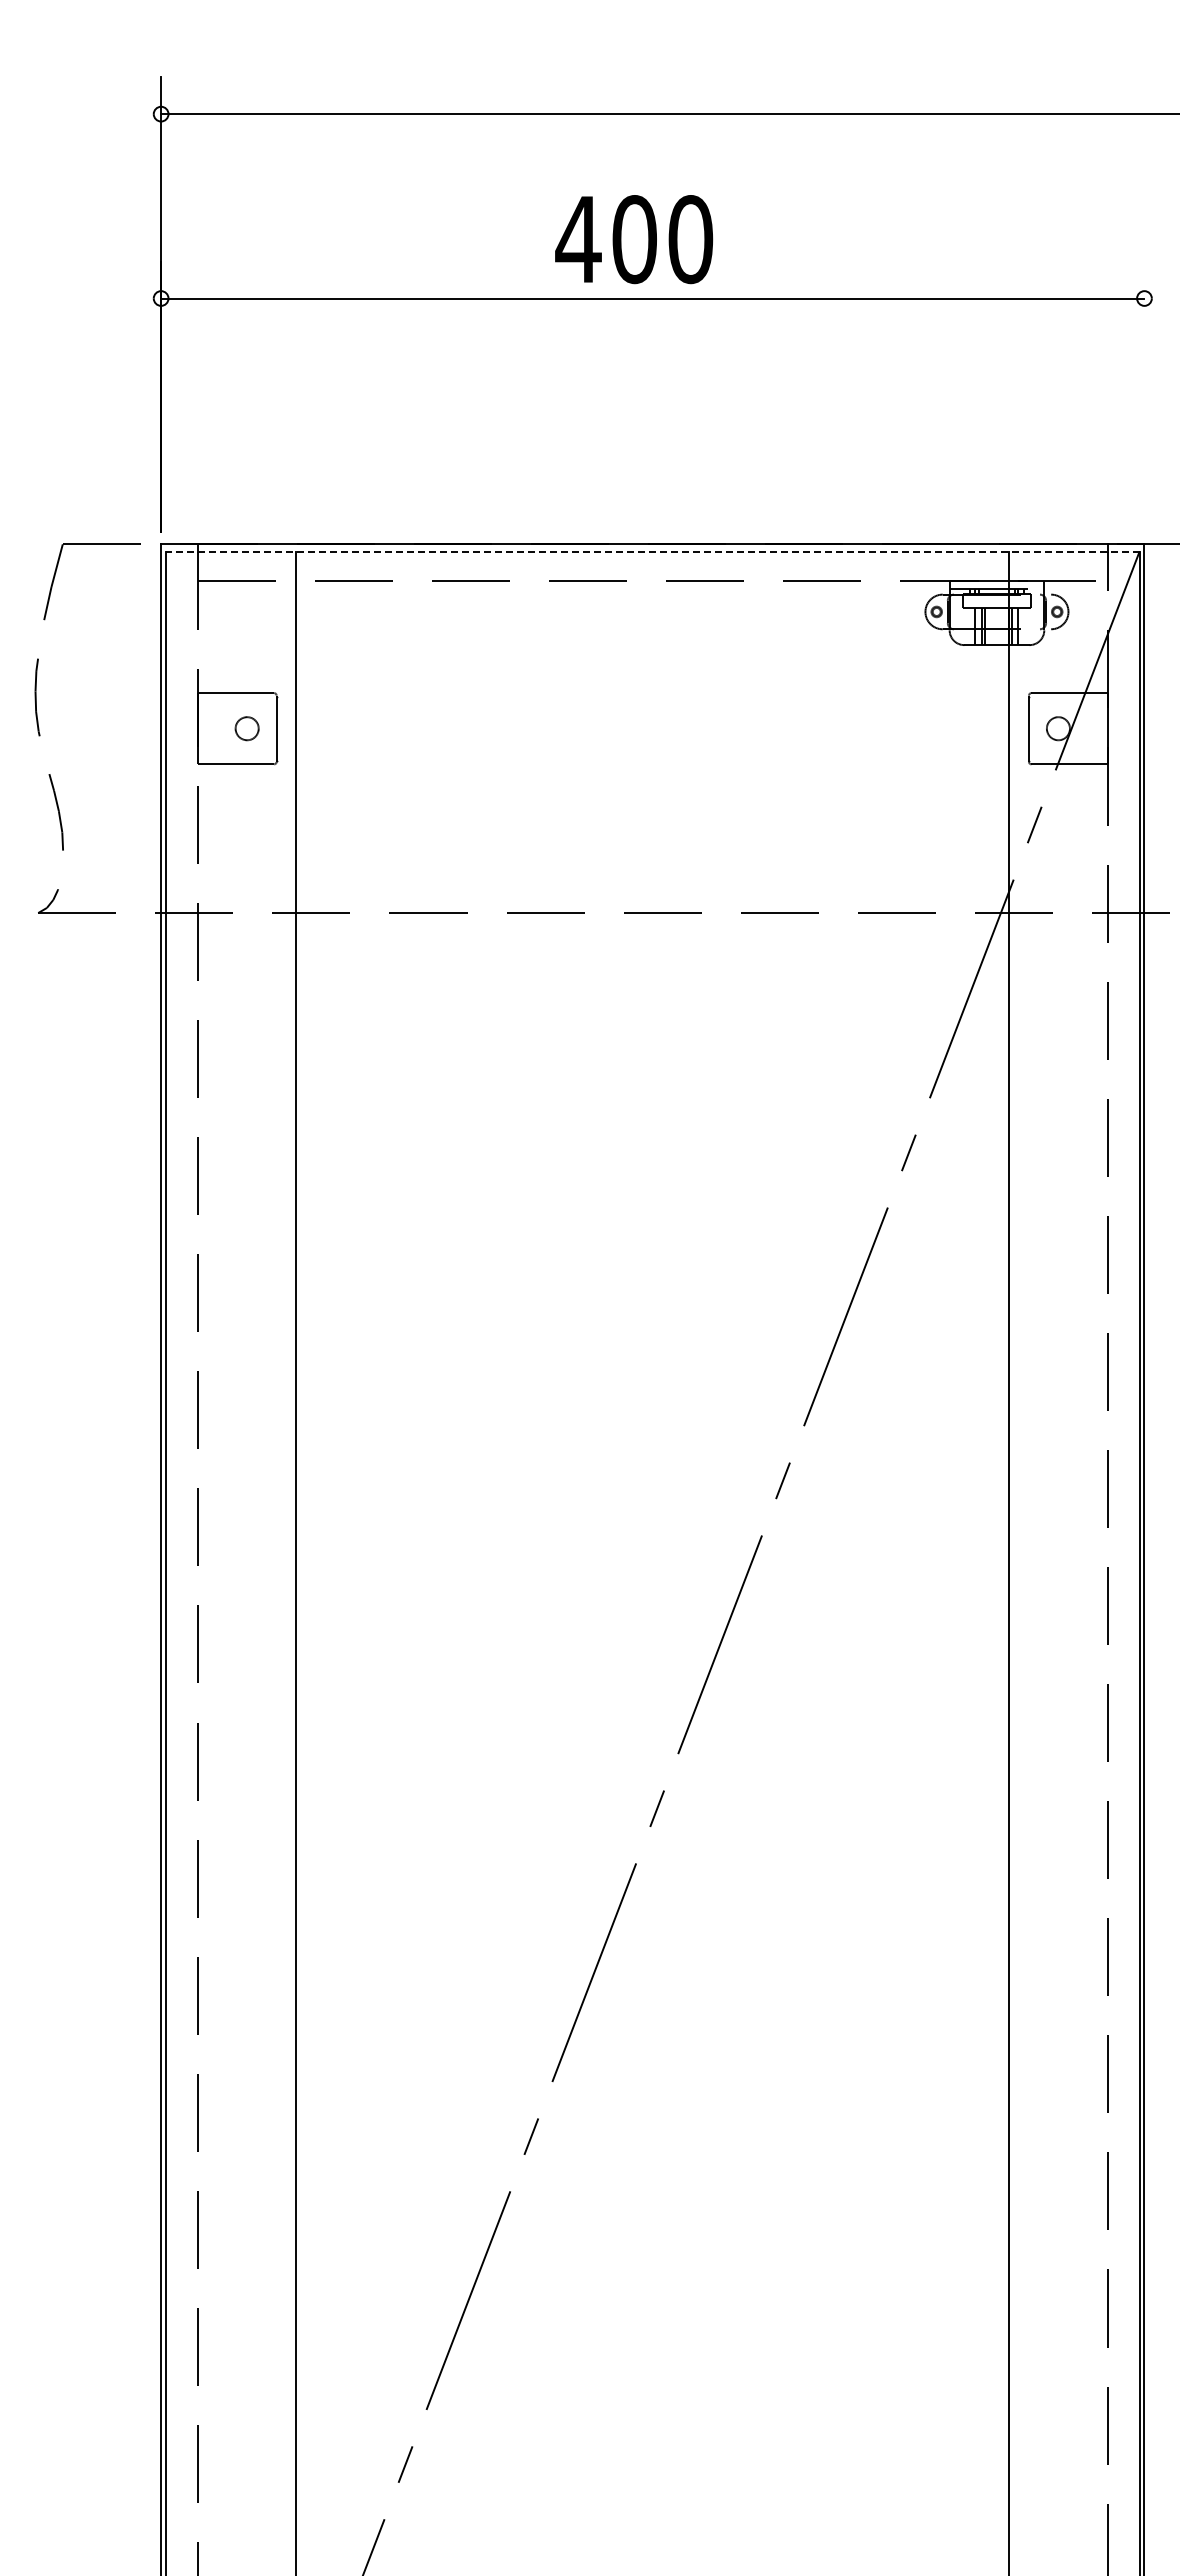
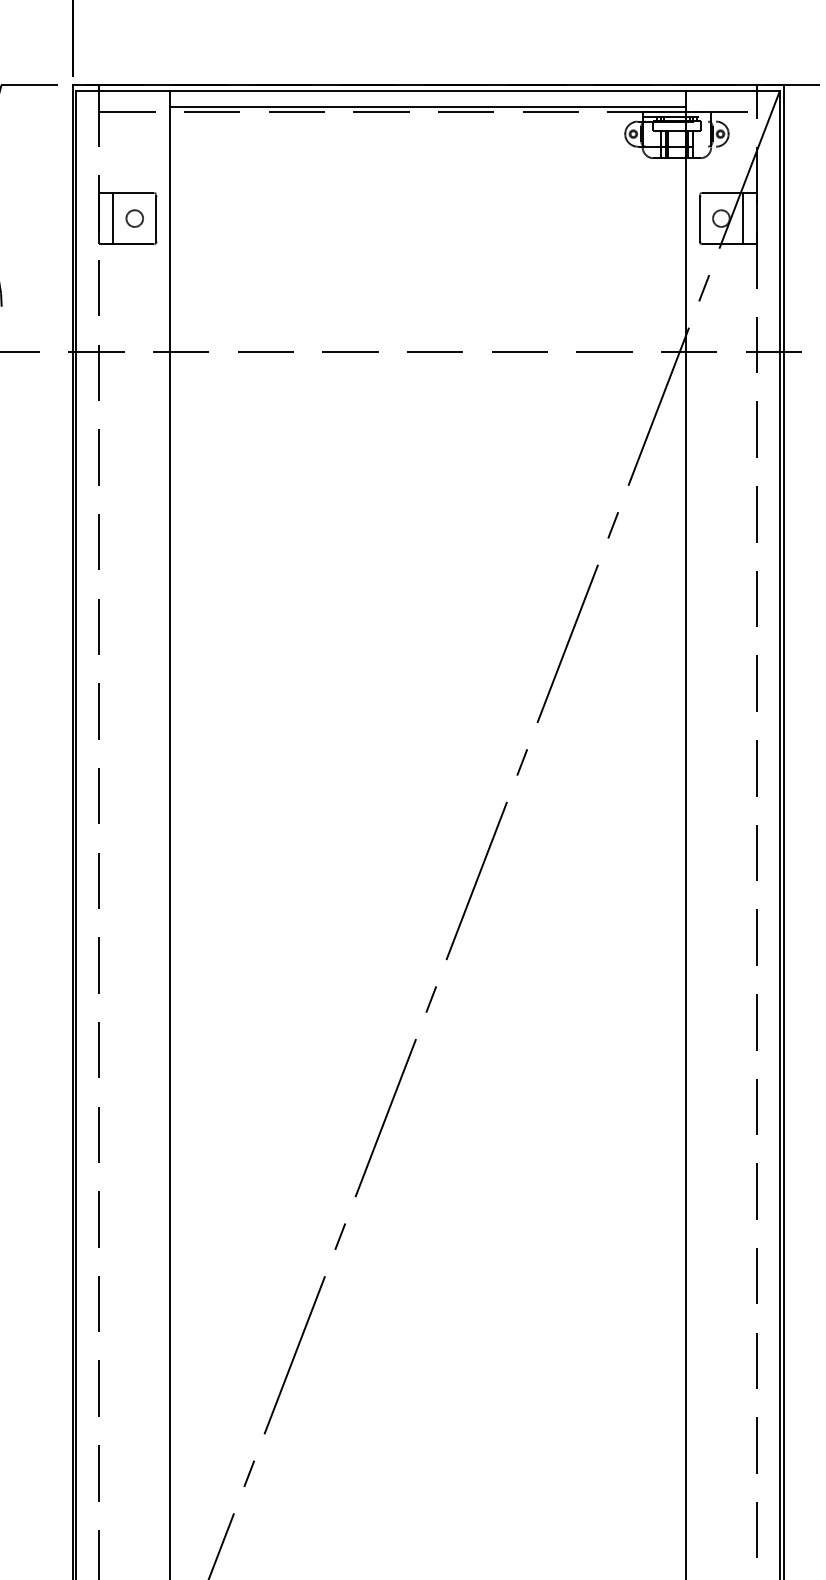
line: (652, 551) -> (427, 90), dashed -> solid
line: (652, 574) -> (427, 107), added
line: (217, 728) -> (113, 218), added
line: (1087, 728) -> (742, 218), added

